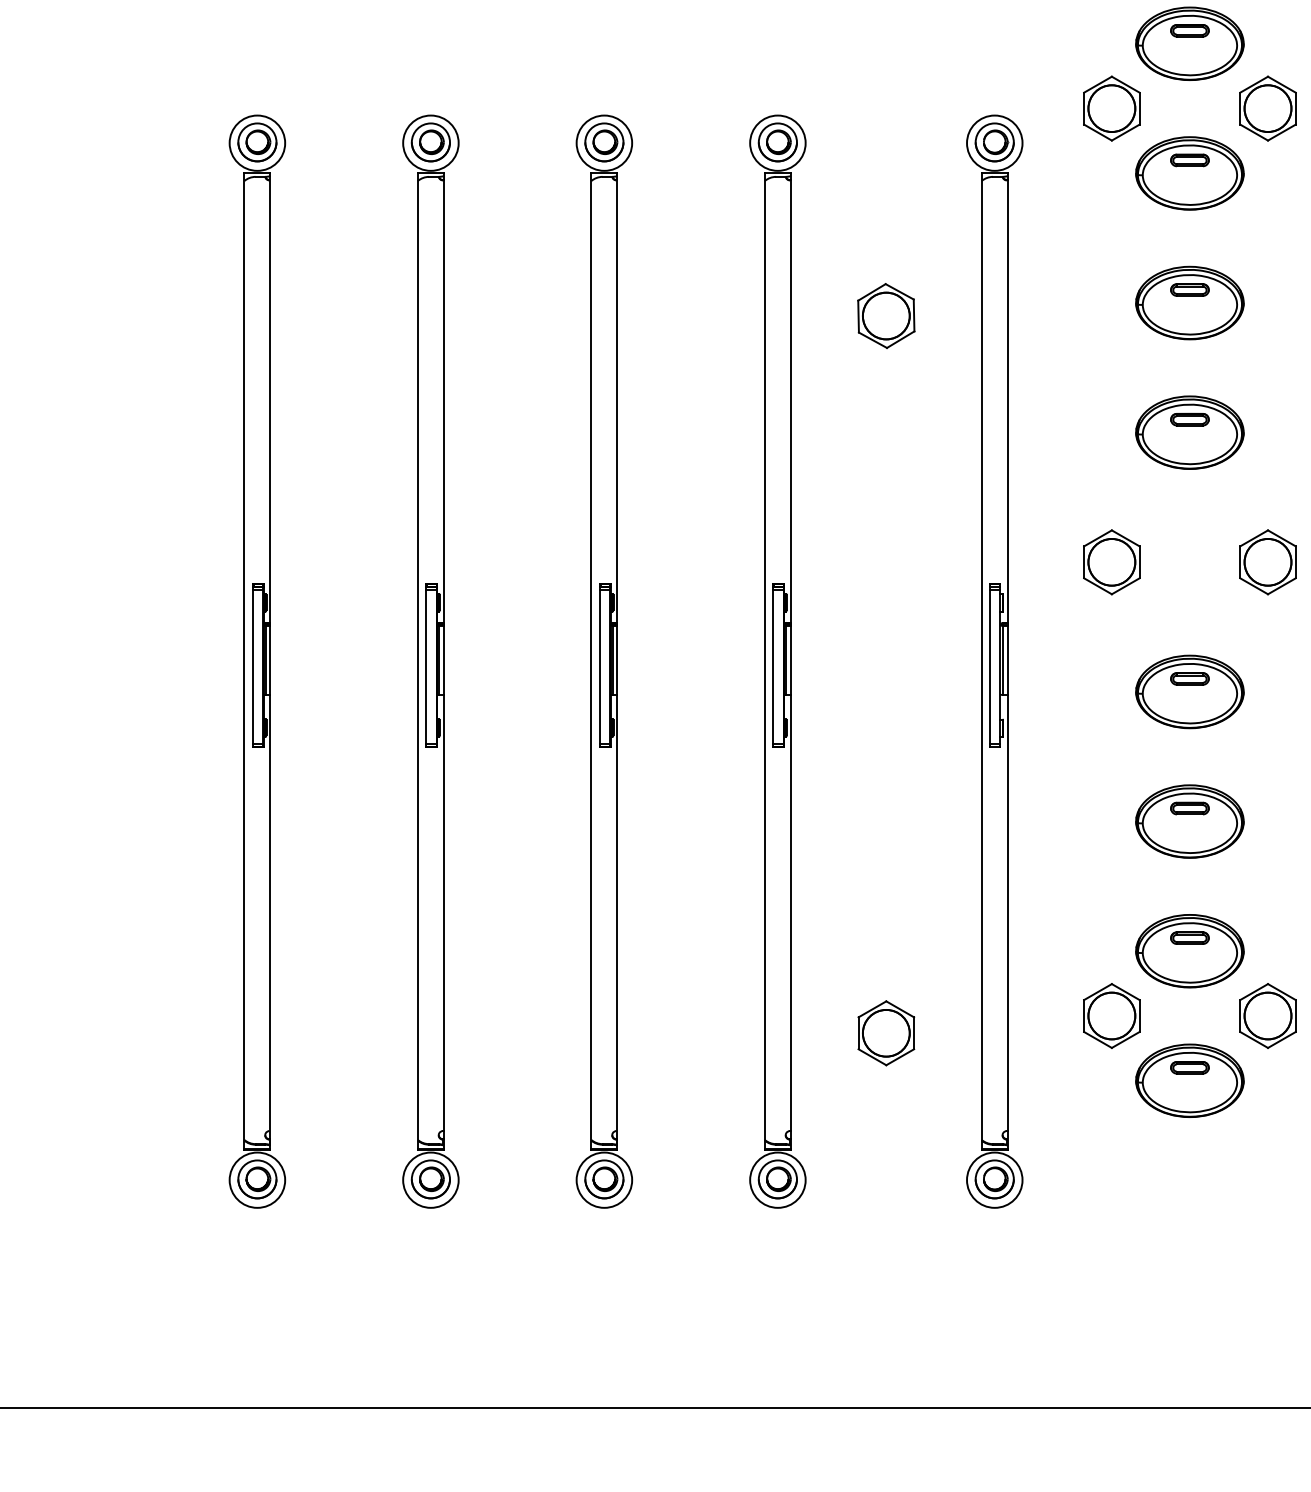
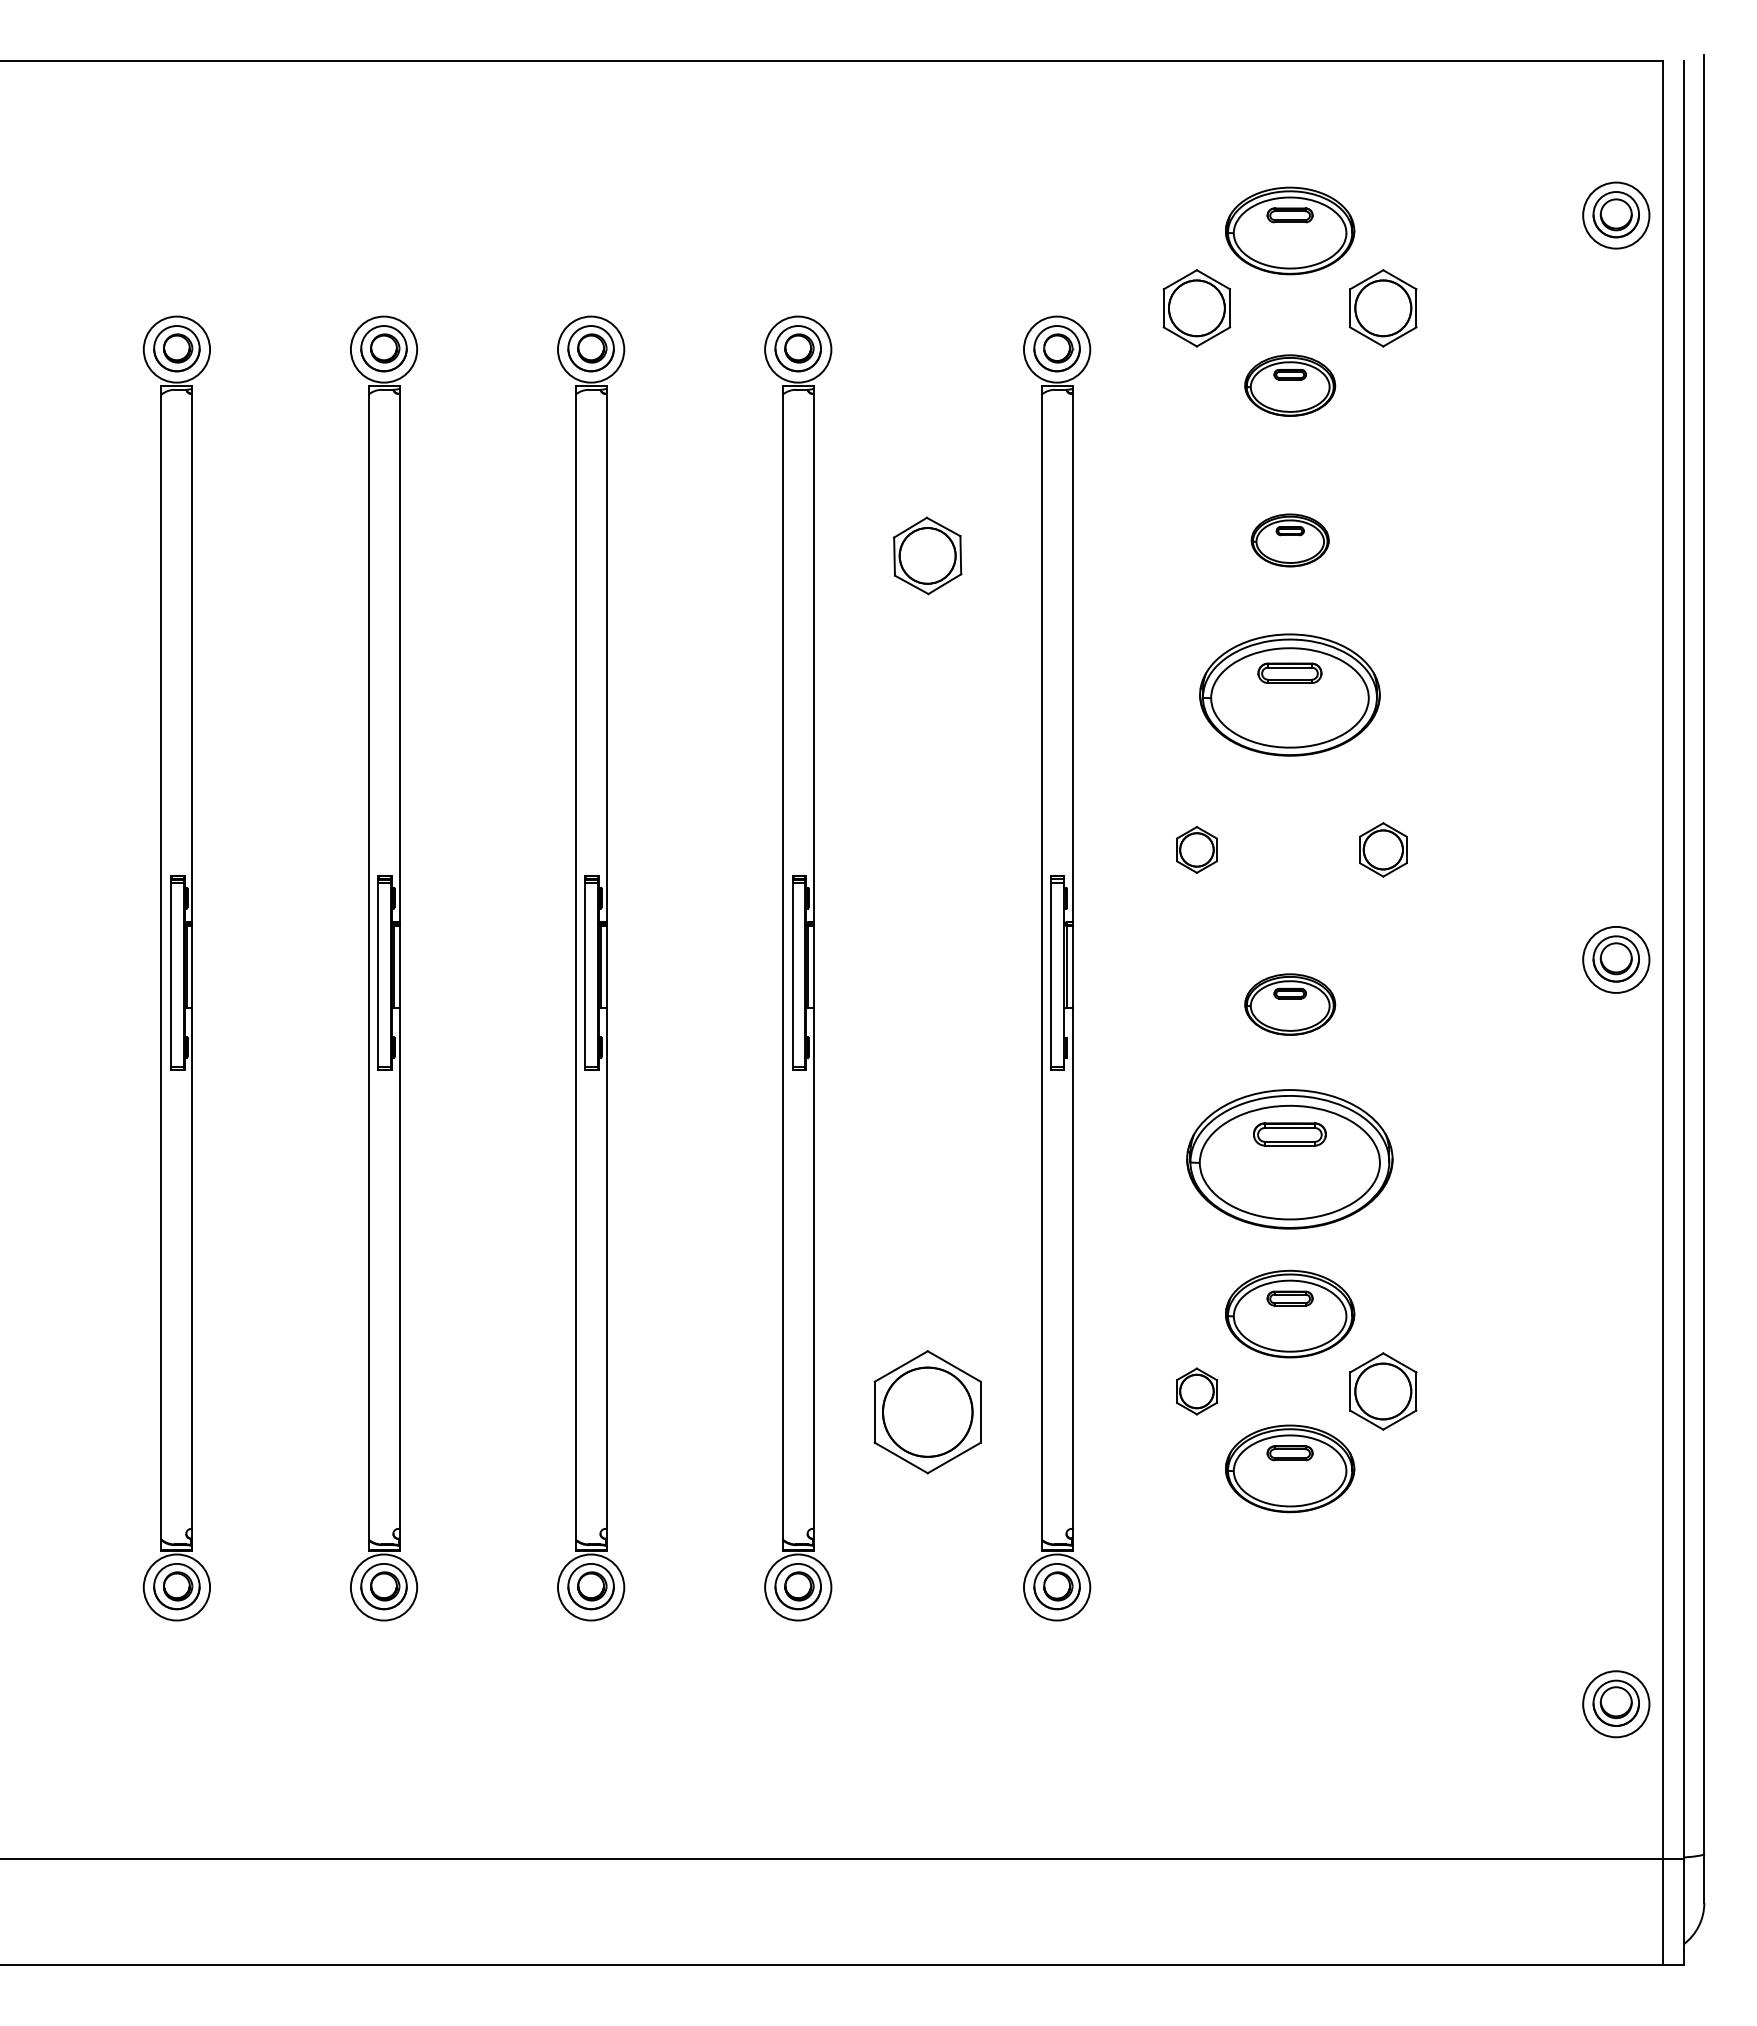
part: (1190, 173) -> (1290, 385), size x0.7
part: (1190, 303) -> (1290, 540), size x0.6
part: (1190, 432) -> (1290, 695), size x1.4
part: (1111, 561) -> (1196, 849), size x0.6
part: (1268, 561) -> (1383, 849), size x0.7
part: (1190, 691) -> (1290, 1004), size x0.7
part: (1190, 821) -> (1290, 1159), size x1.6
part: (1111, 1016) -> (1196, 1391), size x0.6
part: (886, 1032) -> (927, 1411), size x1.6

